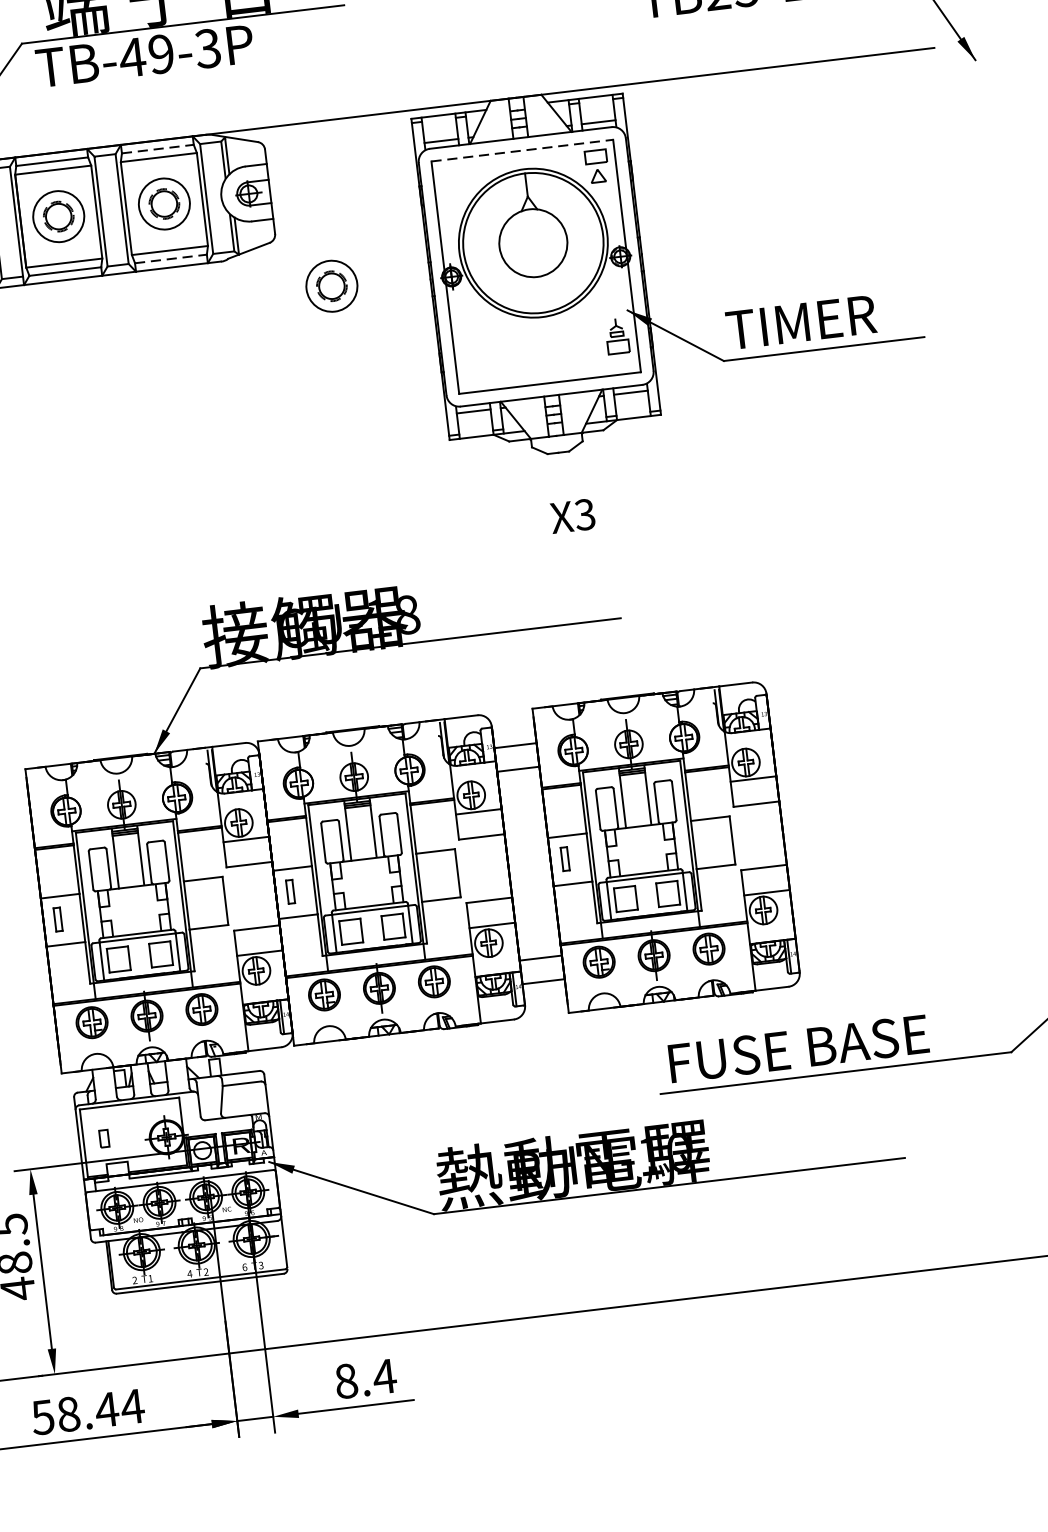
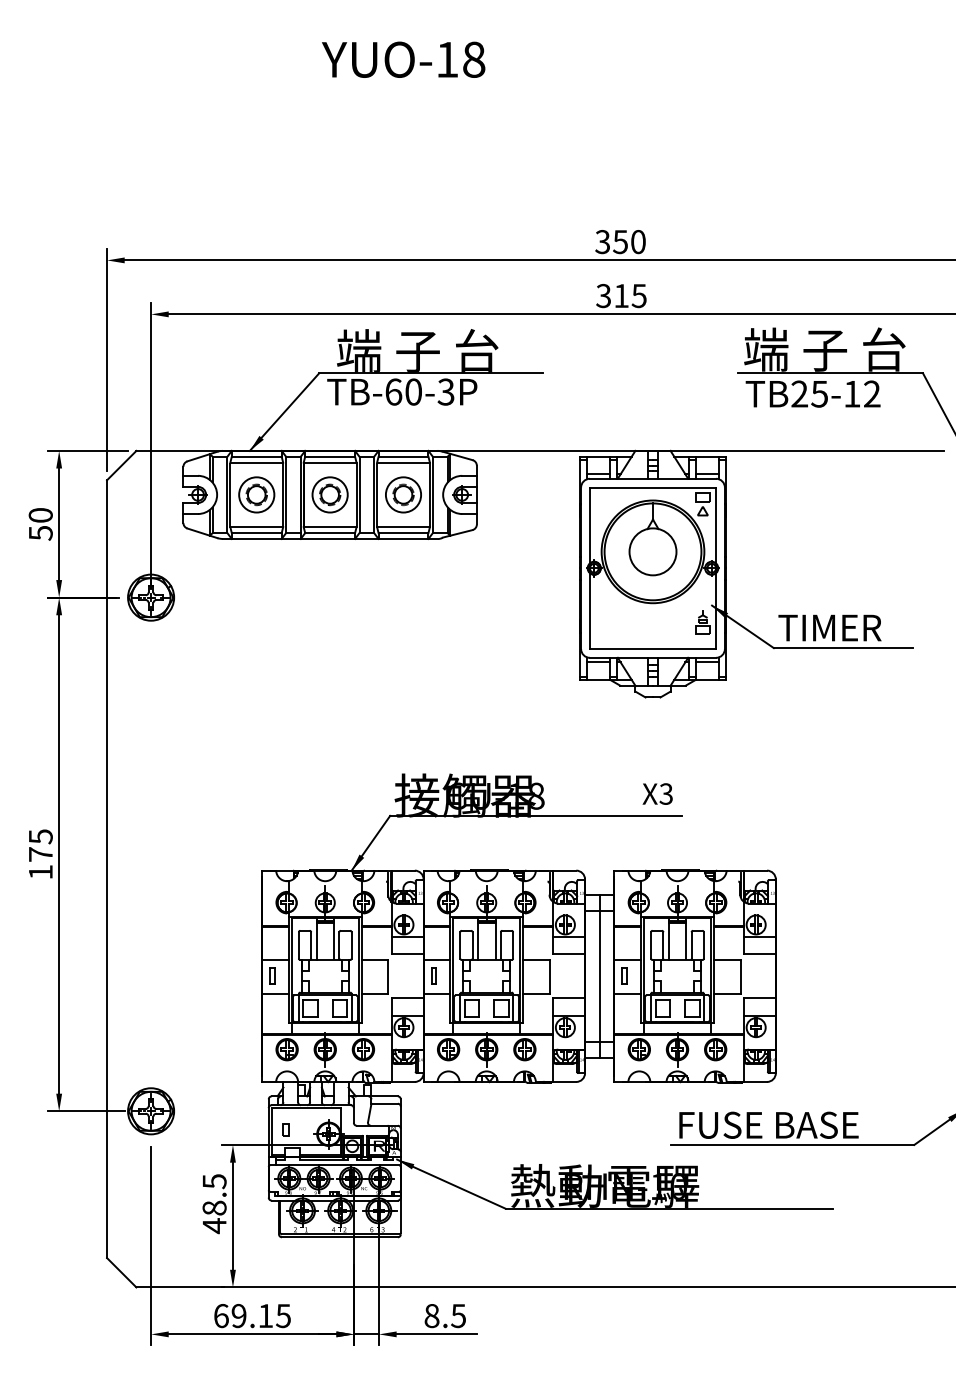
text: (145, 55) -> (402, 391), TB-49-3P -> TB-60-3P
line: (157, 148) -> (403, 456), dashed -> solid
line: (523, 150) -> (653, 487), dashed -> solid
line: (170, 259) -> (403, 533), dashed -> solid
part: (331, 285) -> (511, 564), removed
text: (572, 515) -> (657, 793), moved
line: (529, 863) -> (599, 976), added
text: (384, 1377) -> (458, 1316), 8.4 -> 8.5
text: (88, 1412) -> (252, 1316), 58.44 -> 69.15

